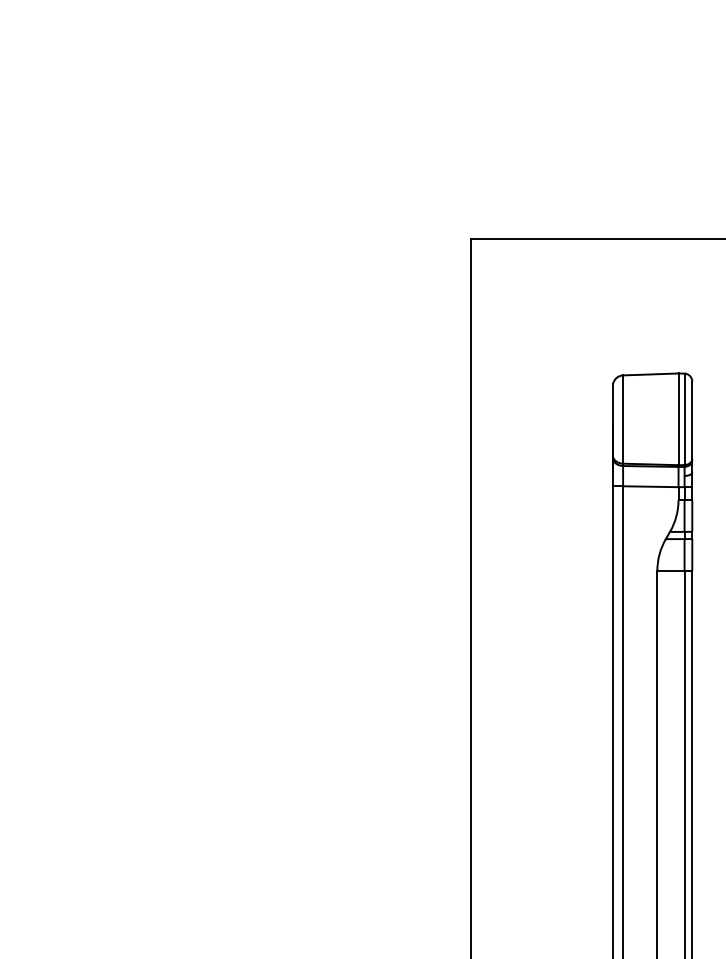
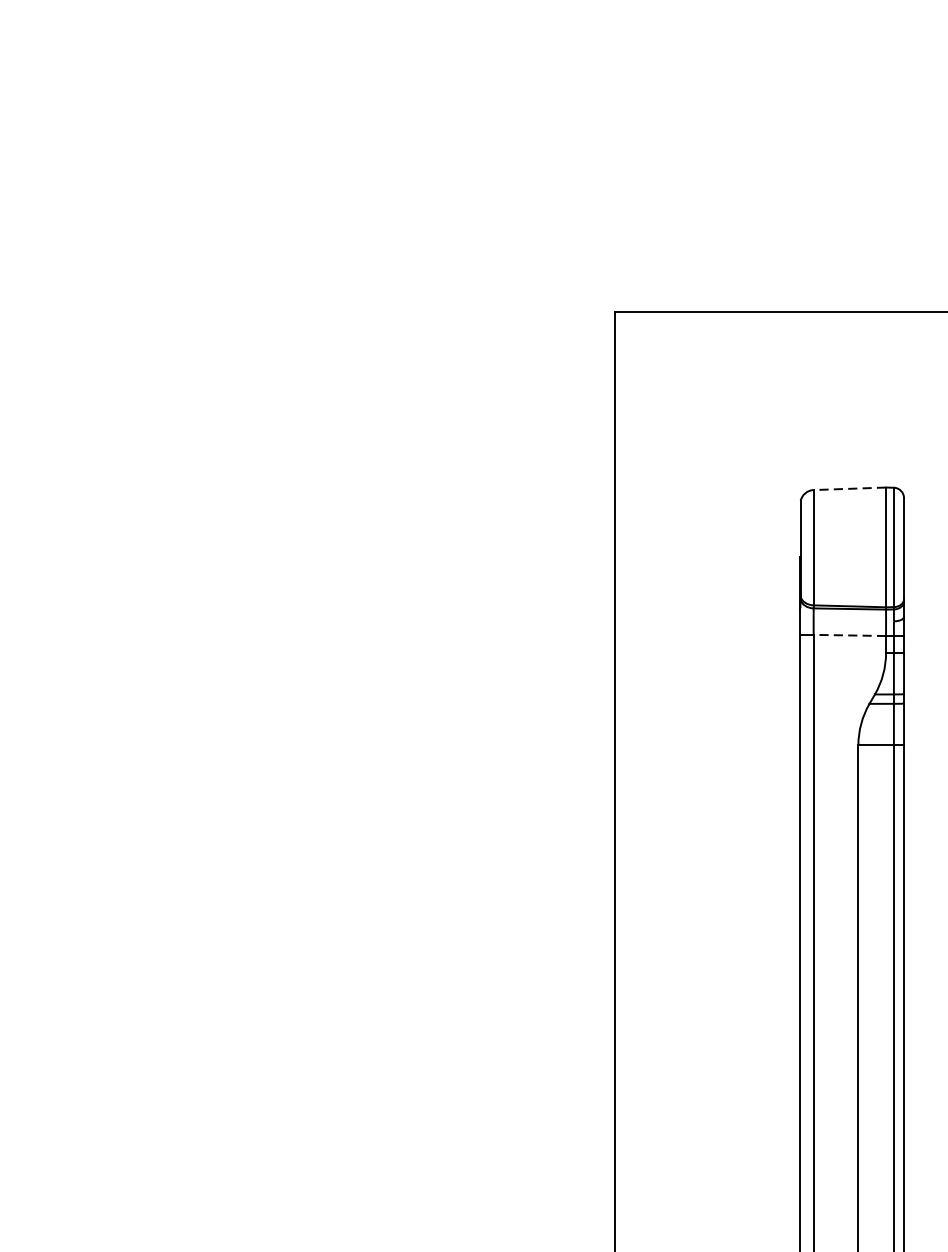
line: (650, 374) -> (849, 488), solid -> dashed
line: (650, 486) -> (849, 635), solid -> dashed

